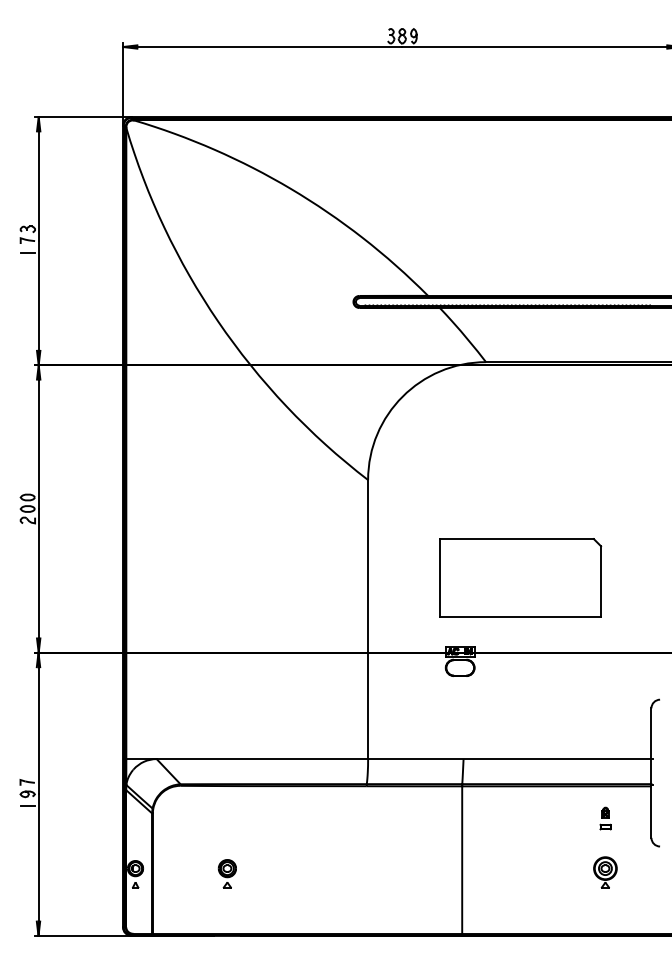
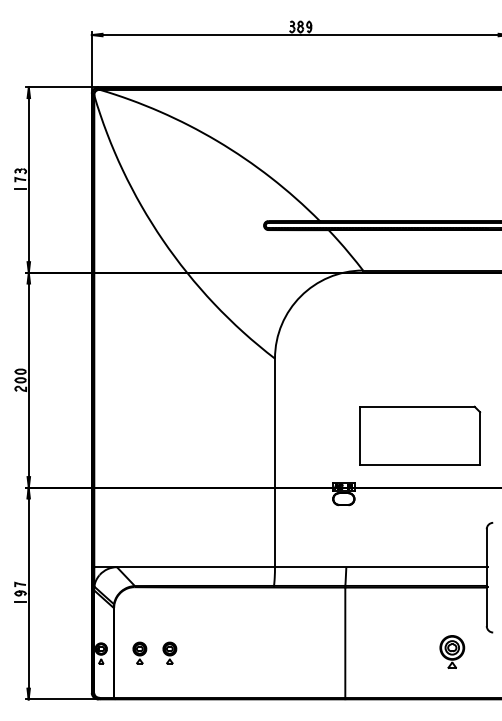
part: (521, 577) -> (420, 435), moved
part: (605, 818) -> (452, 611), removed
part: (605, 871) -> (452, 651), size x1.4
part: (186, 873) -> (139, 652), added

